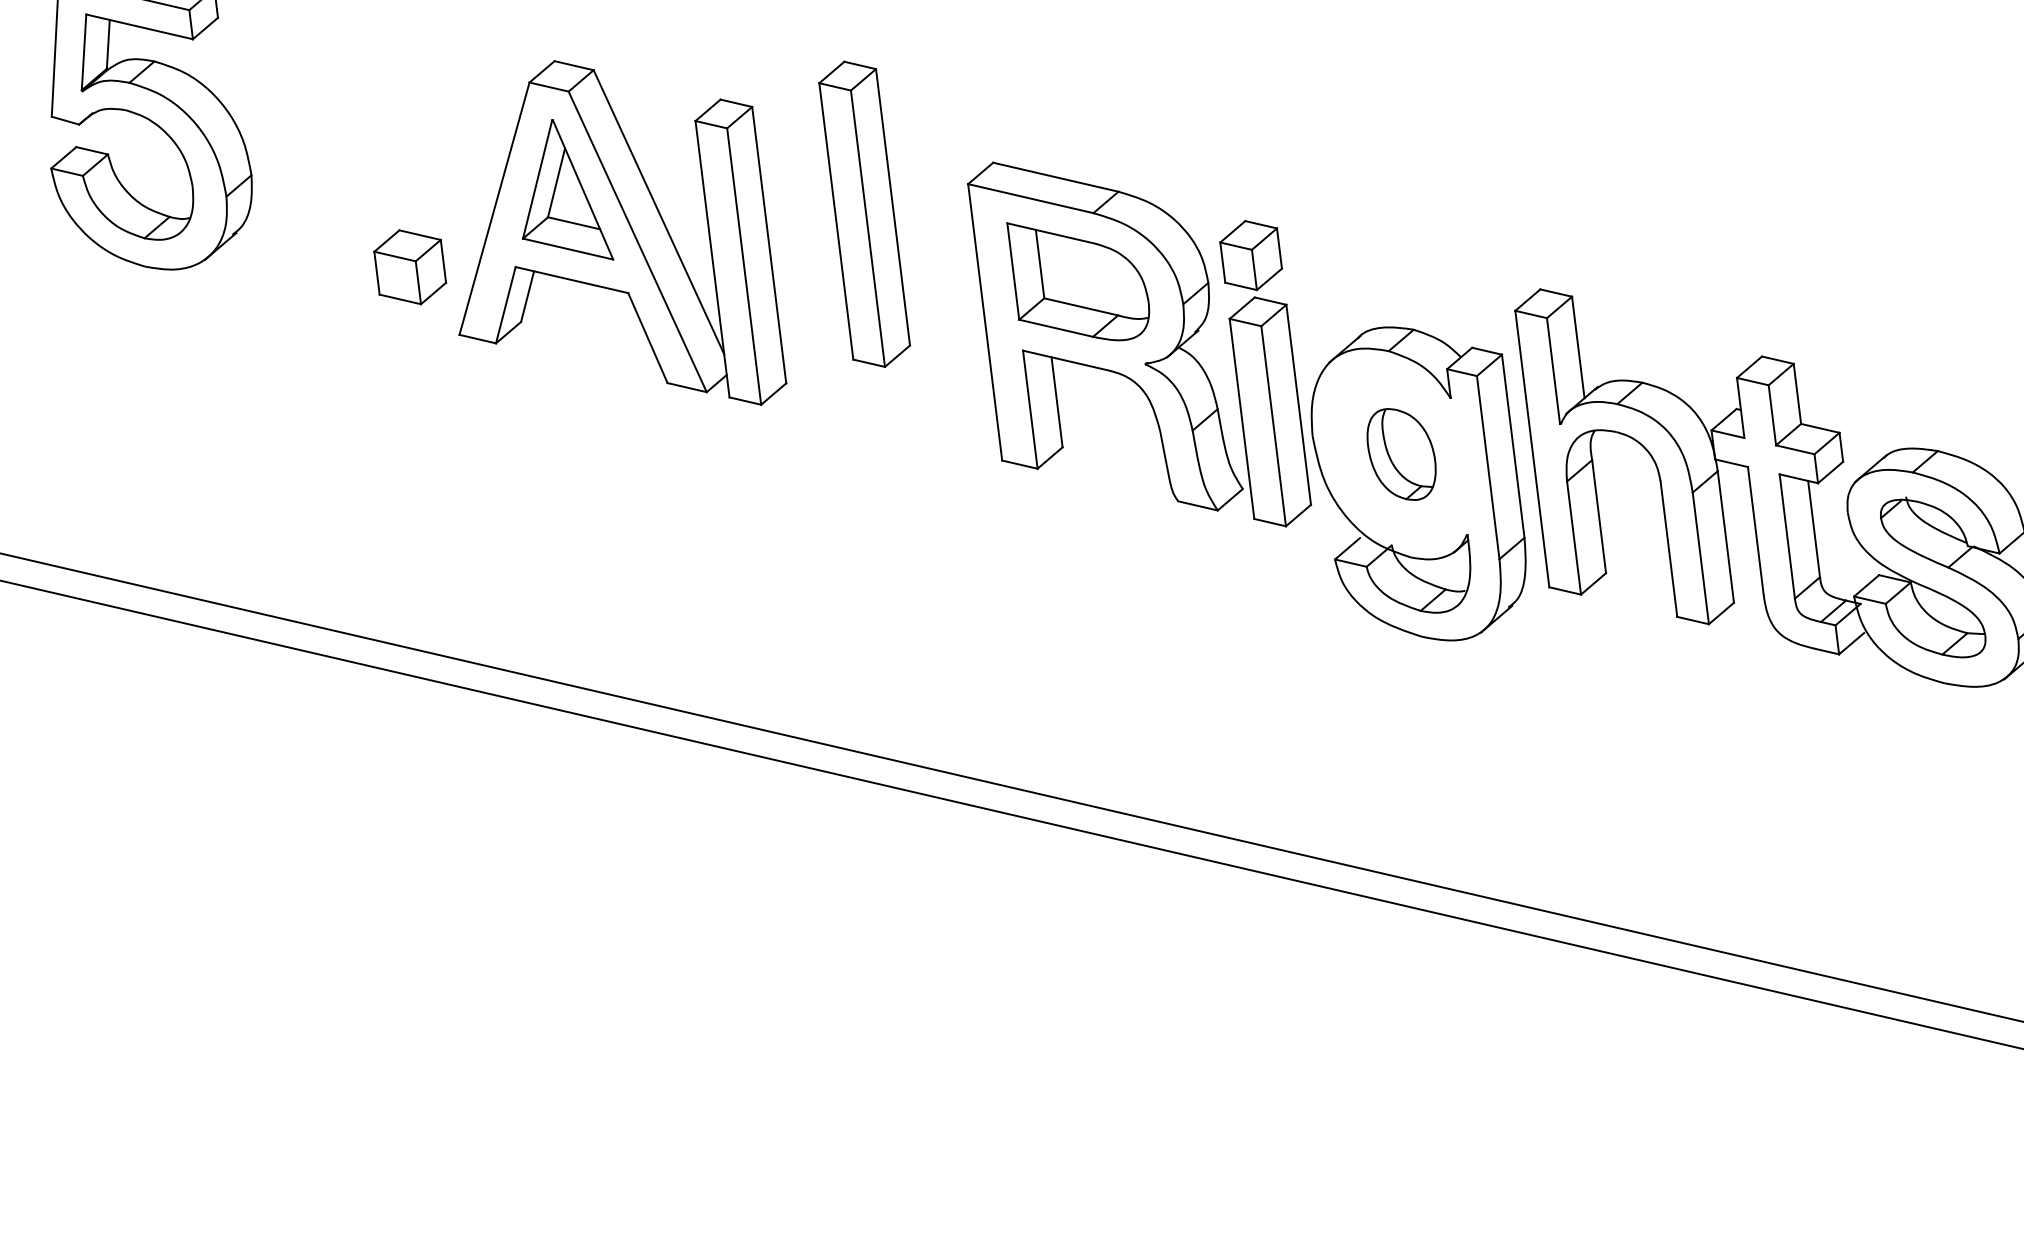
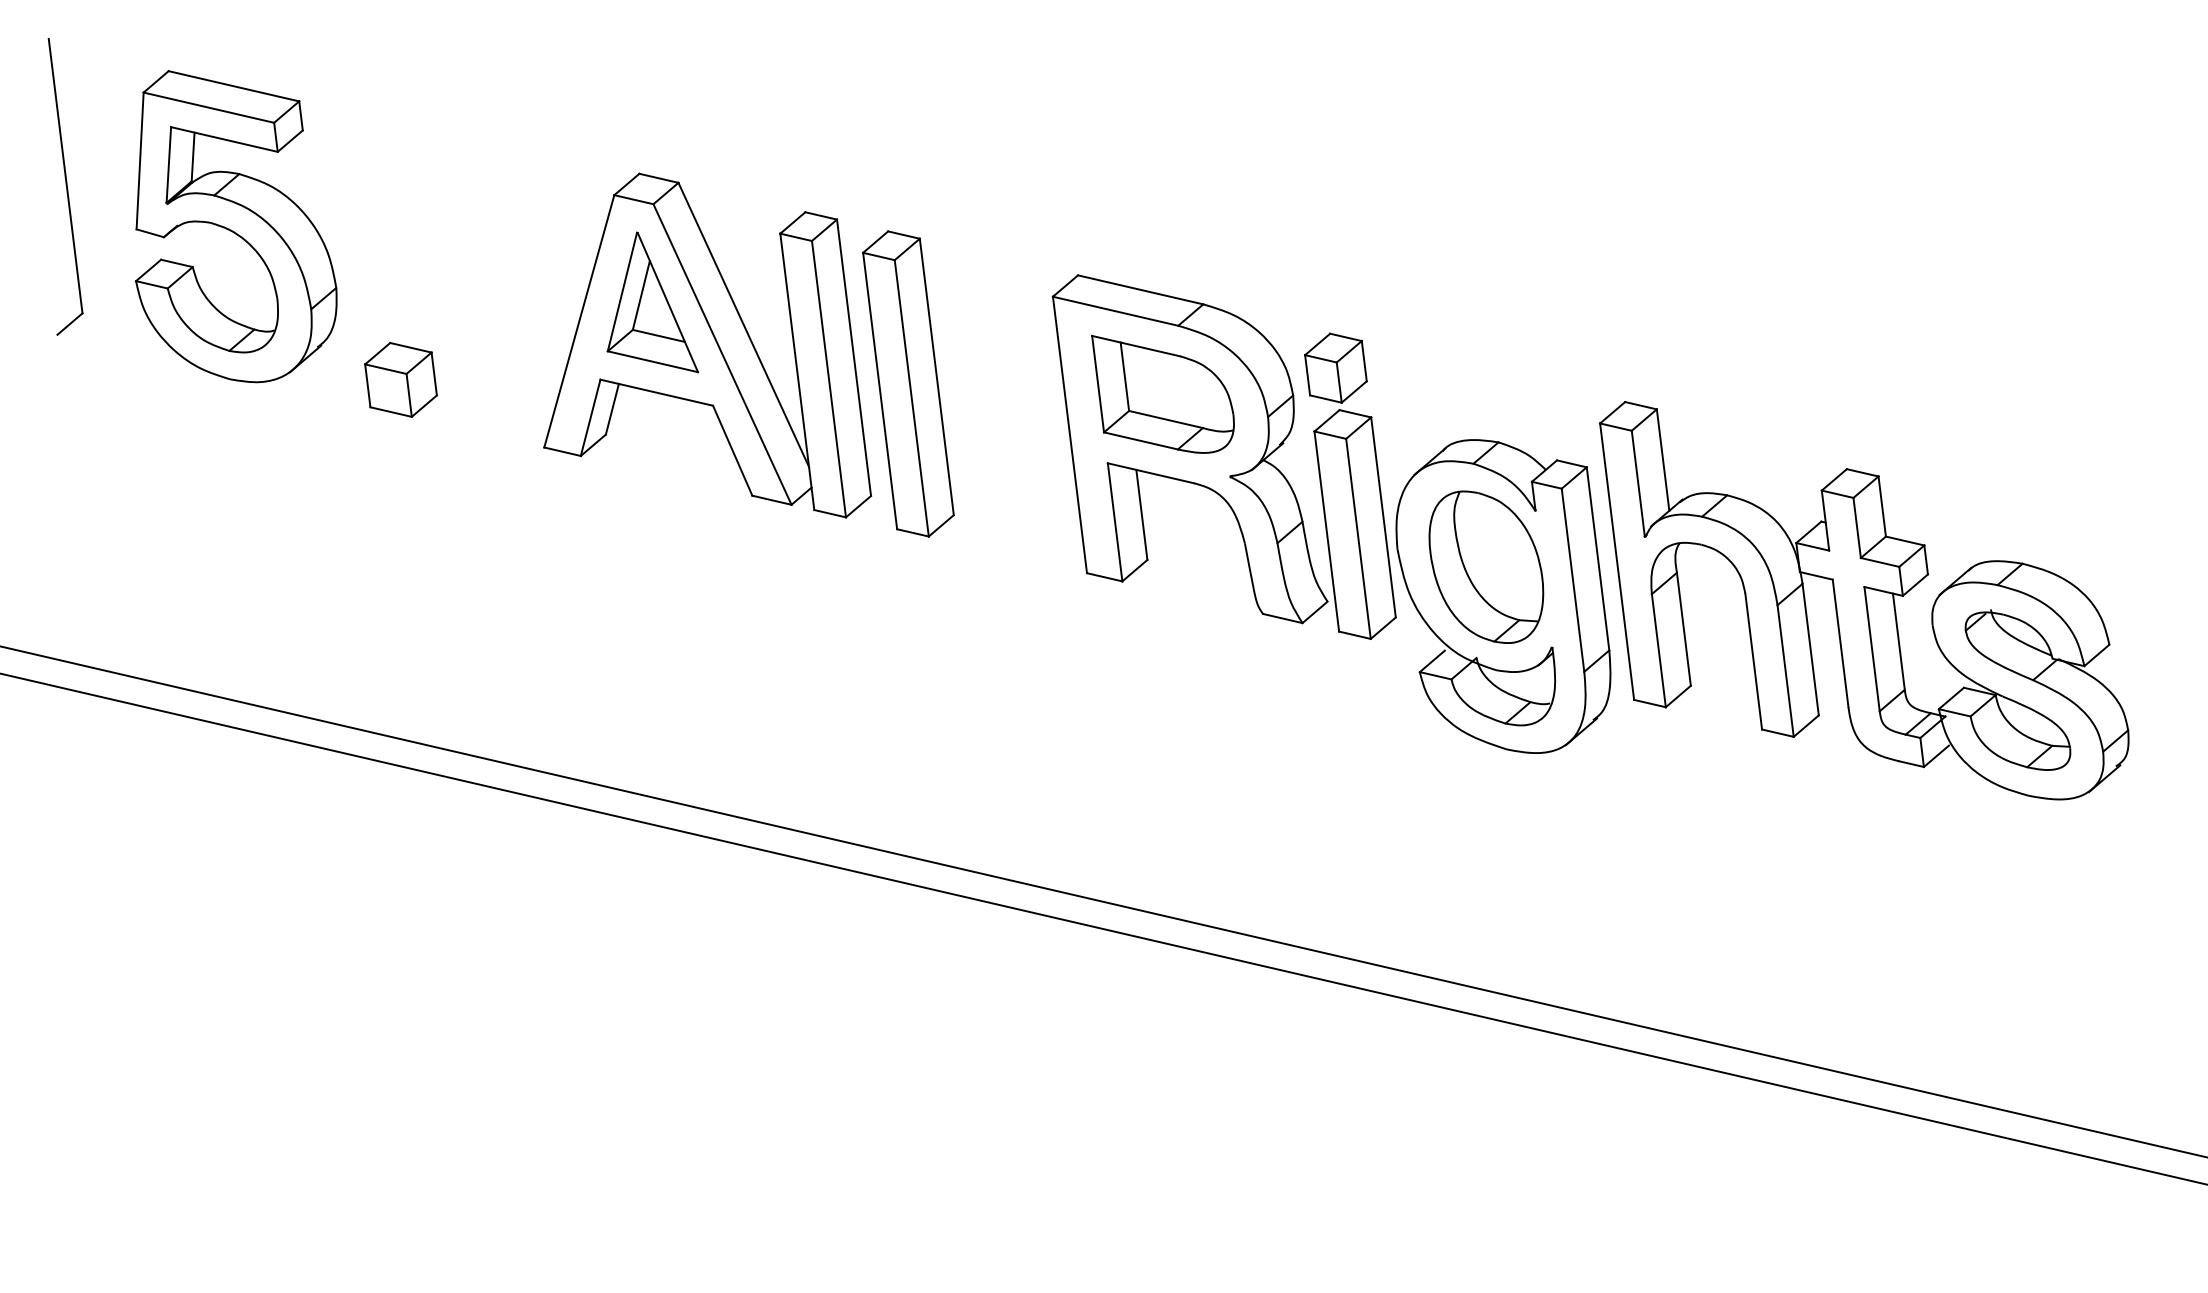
part: (864, 213) -> (908, 383), moved
part: (409, 266) -> (400, 379), moved
part: (1401, 453) -> (1486, 566), size x1.67

